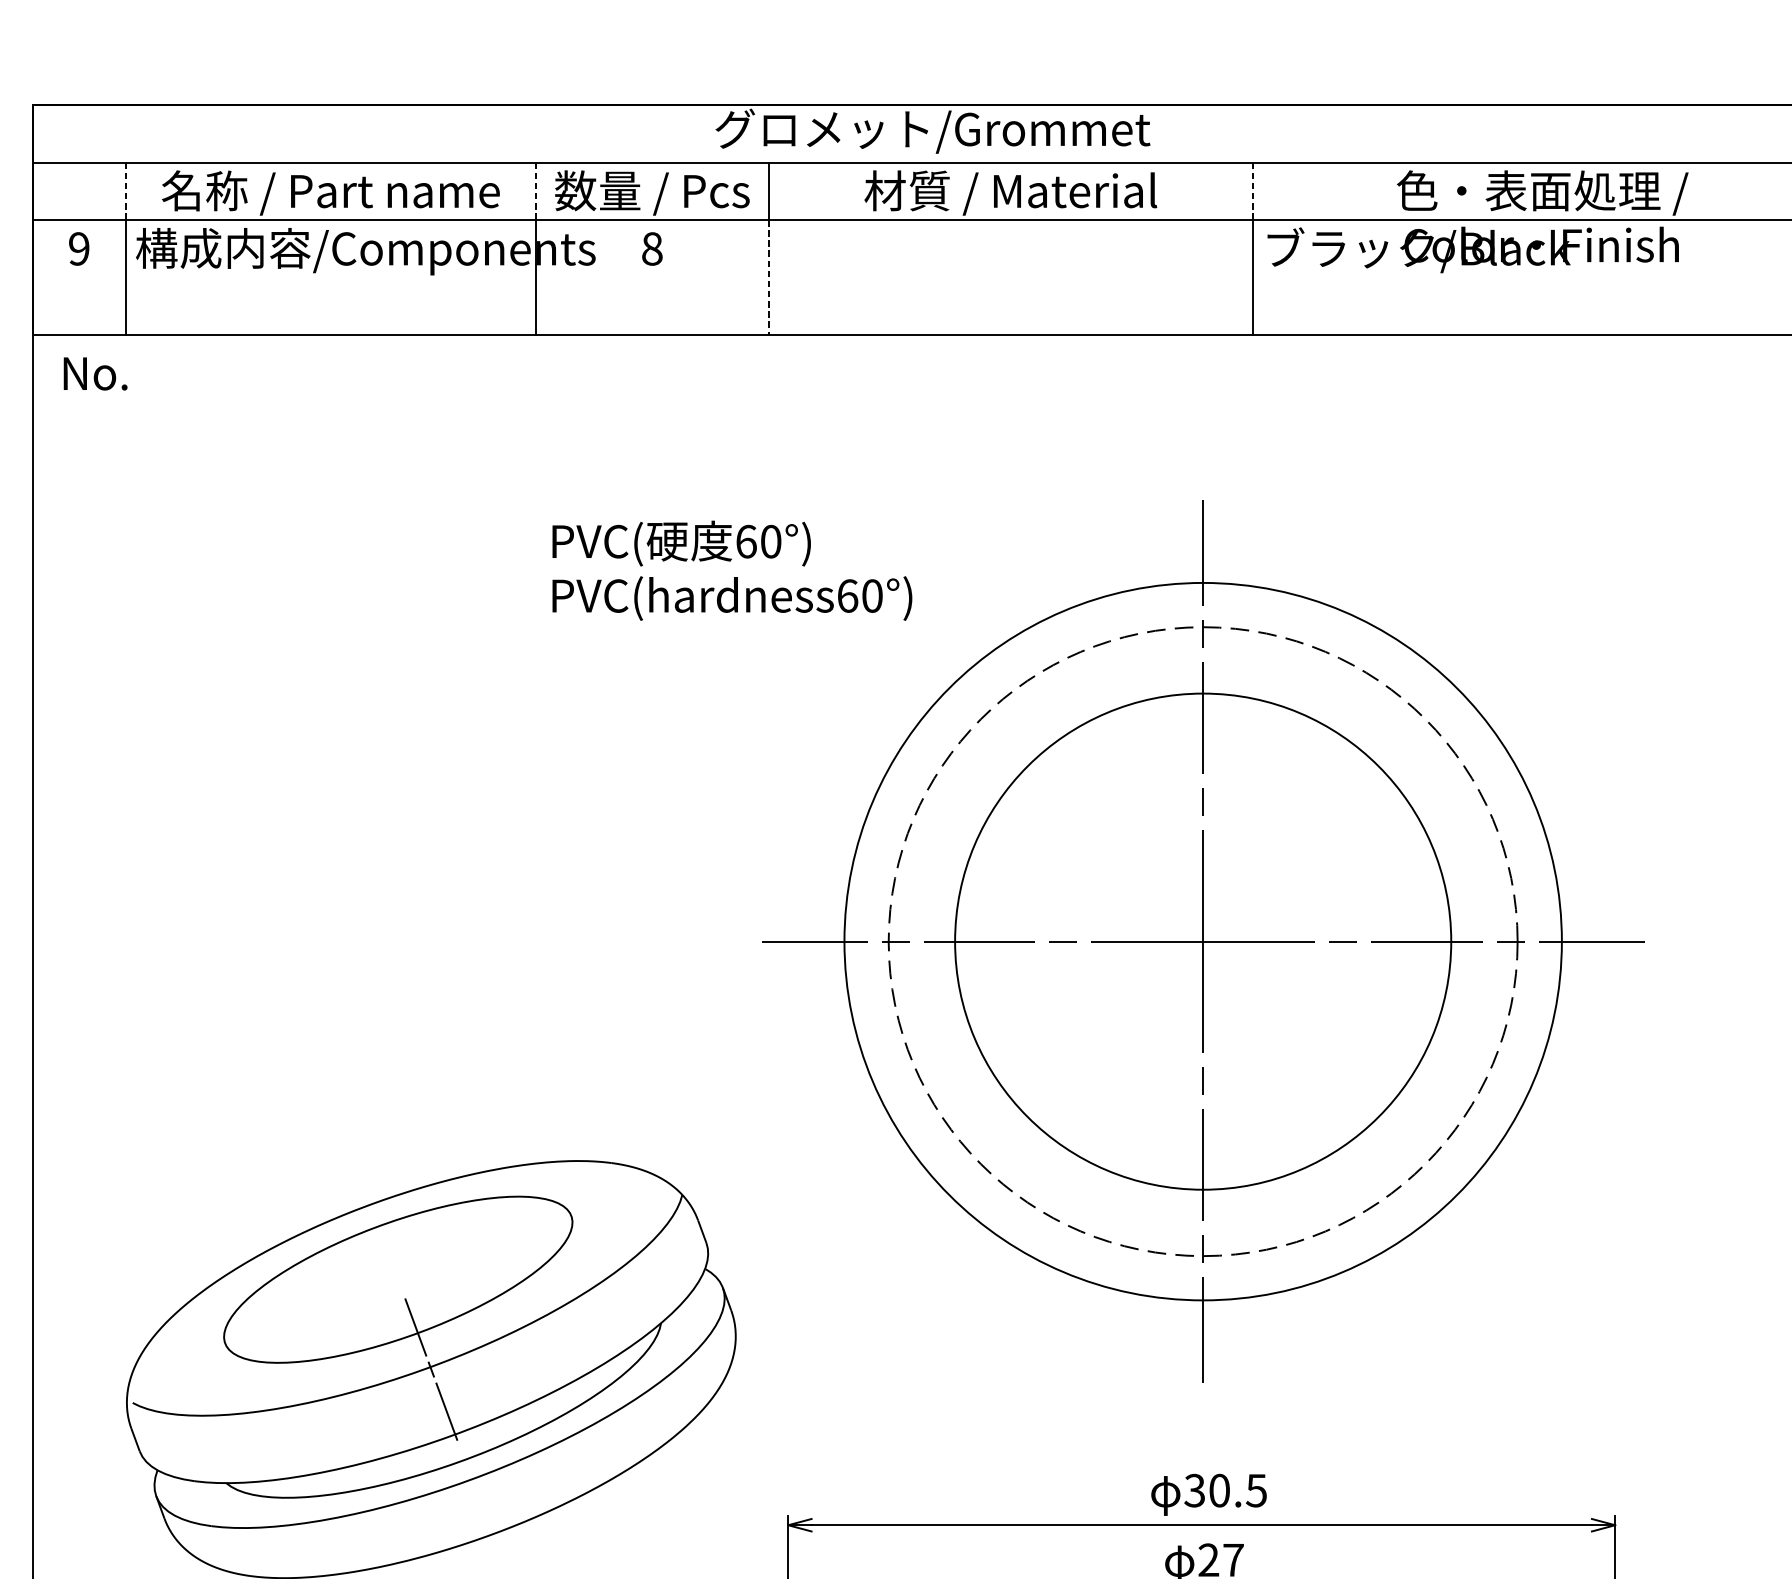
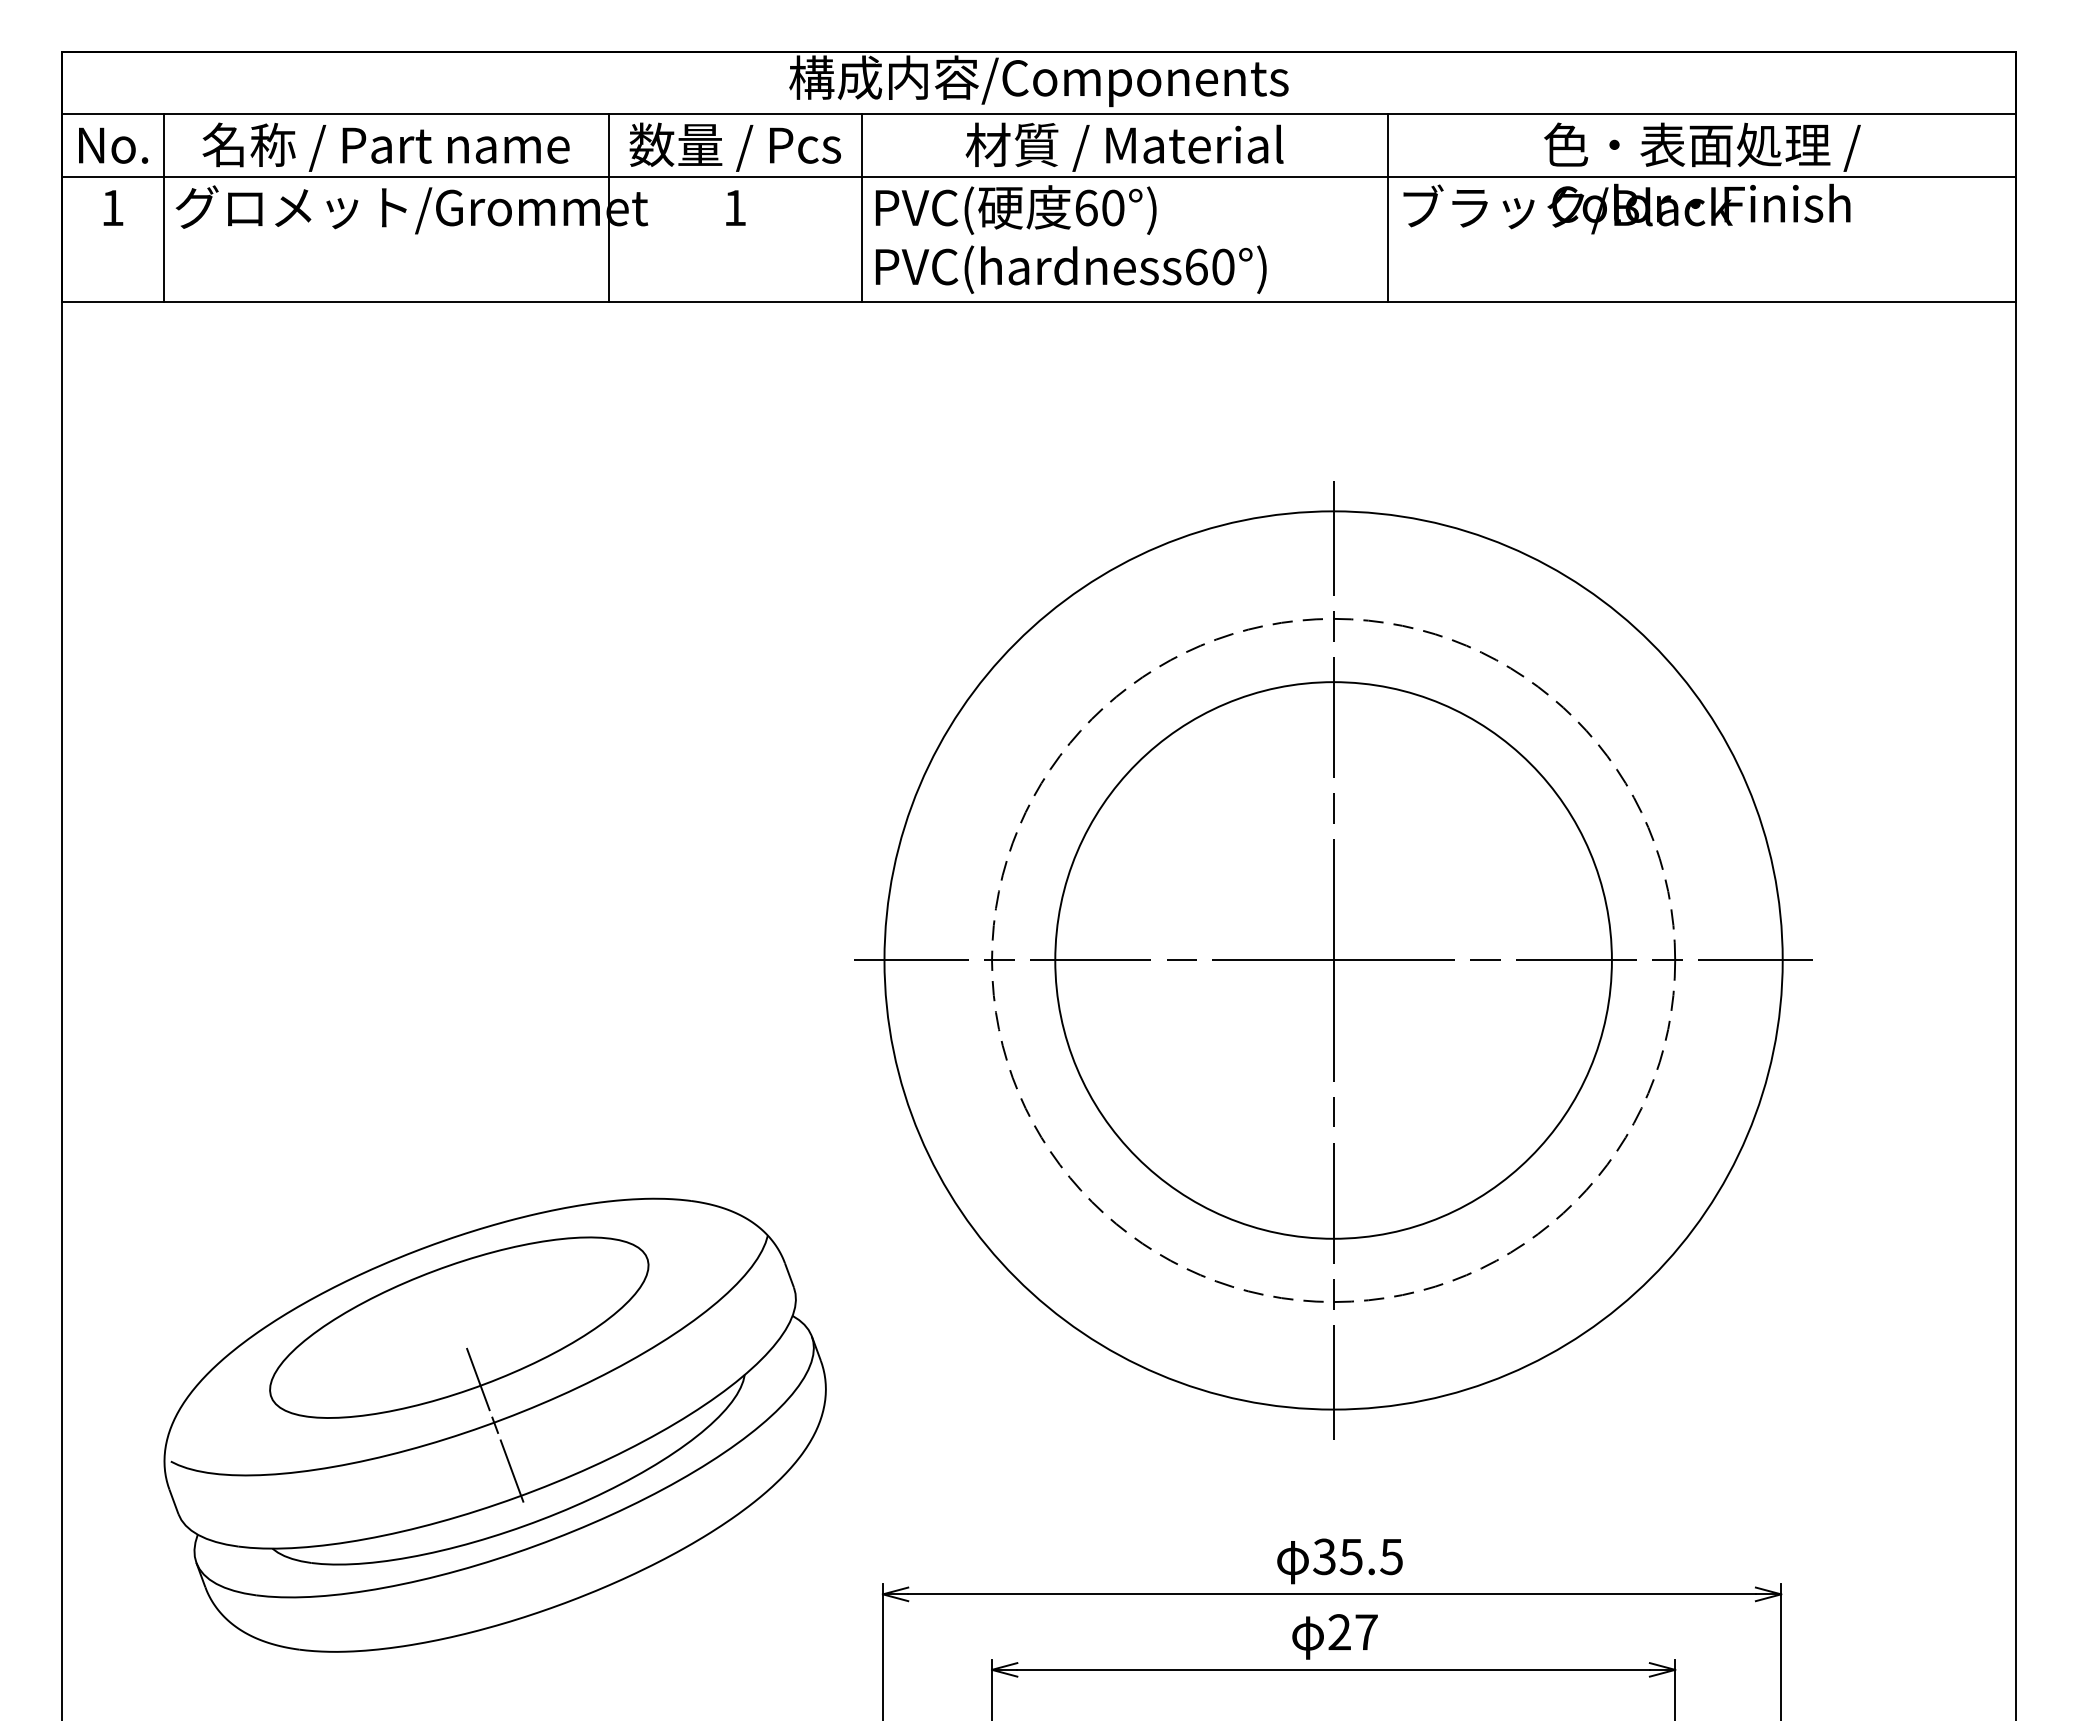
text: (931, 132) -> (1038, 81), グロメット/Grommet -> 構成内容/Components
line: (125, 191) -> (163, 145), dashed -> solid
line: (535, 191) -> (608, 145), dashed -> solid
line: (1253, 191) -> (1388, 145), dashed -> solid
text: (79, 248) -> (112, 207), 9 -> 1
text: (652, 248) -> (735, 207), 8 -> 1
text: (365, 251) -> (423, 210), 構成内容/Components -> グロメット/Grommet
line: (768, 277) -> (861, 239), dashed -> solid
text: (95, 373) -> (113, 145), moved
text: (731, 570) -> (1070, 239), moved
circle: (1203, 941) -> (1333, 960), size x0.71
circle: (1203, 941) -> (1333, 960), size x1.67
text: (1218, 1490) -> (1350, 1556), 30.5 -> 35.5

